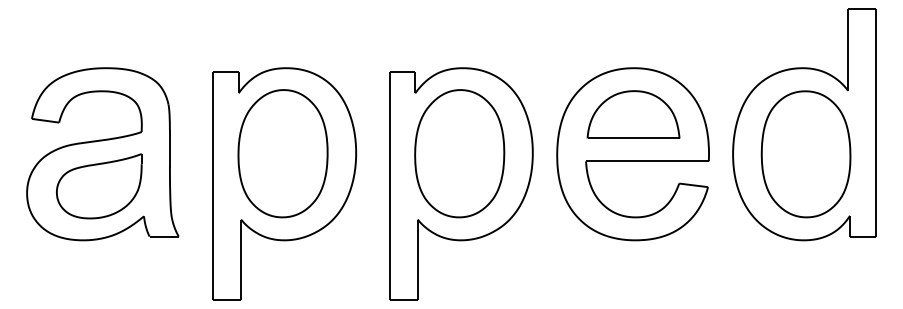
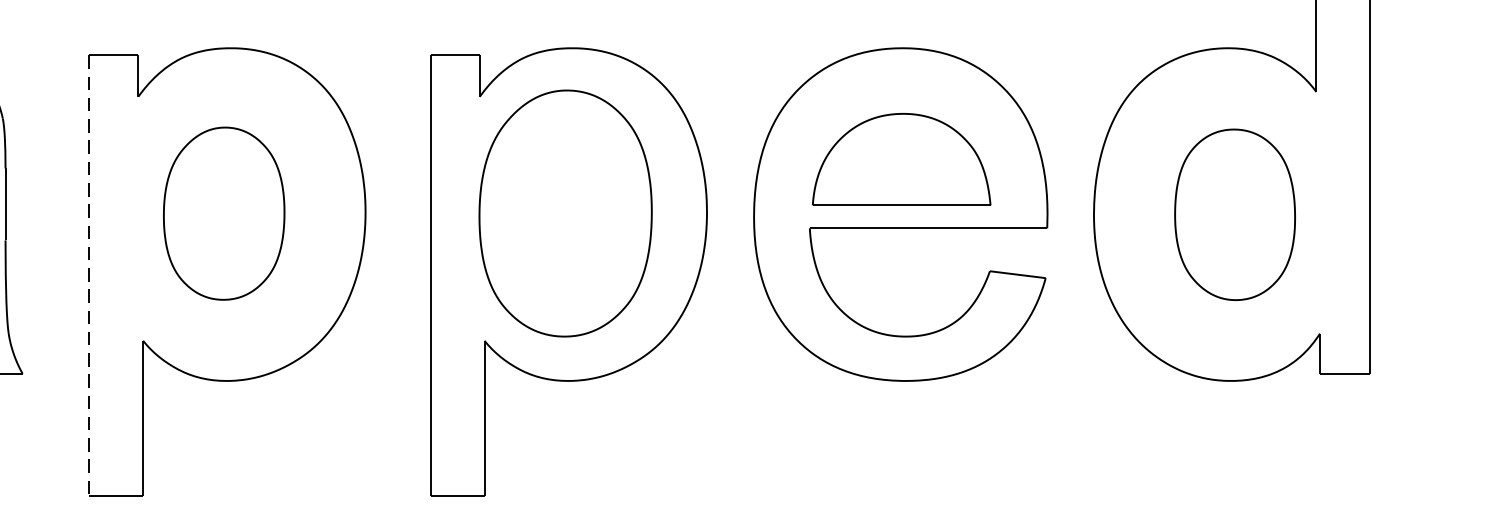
part: (633, 114) -> (901, 159), moved
part: (282, 153) -> (223, 213), size x0.7
part: (805, 154) -> (1233, 215), size x0.7
line: (213, 185) -> (89, 274), solid -> dashed

